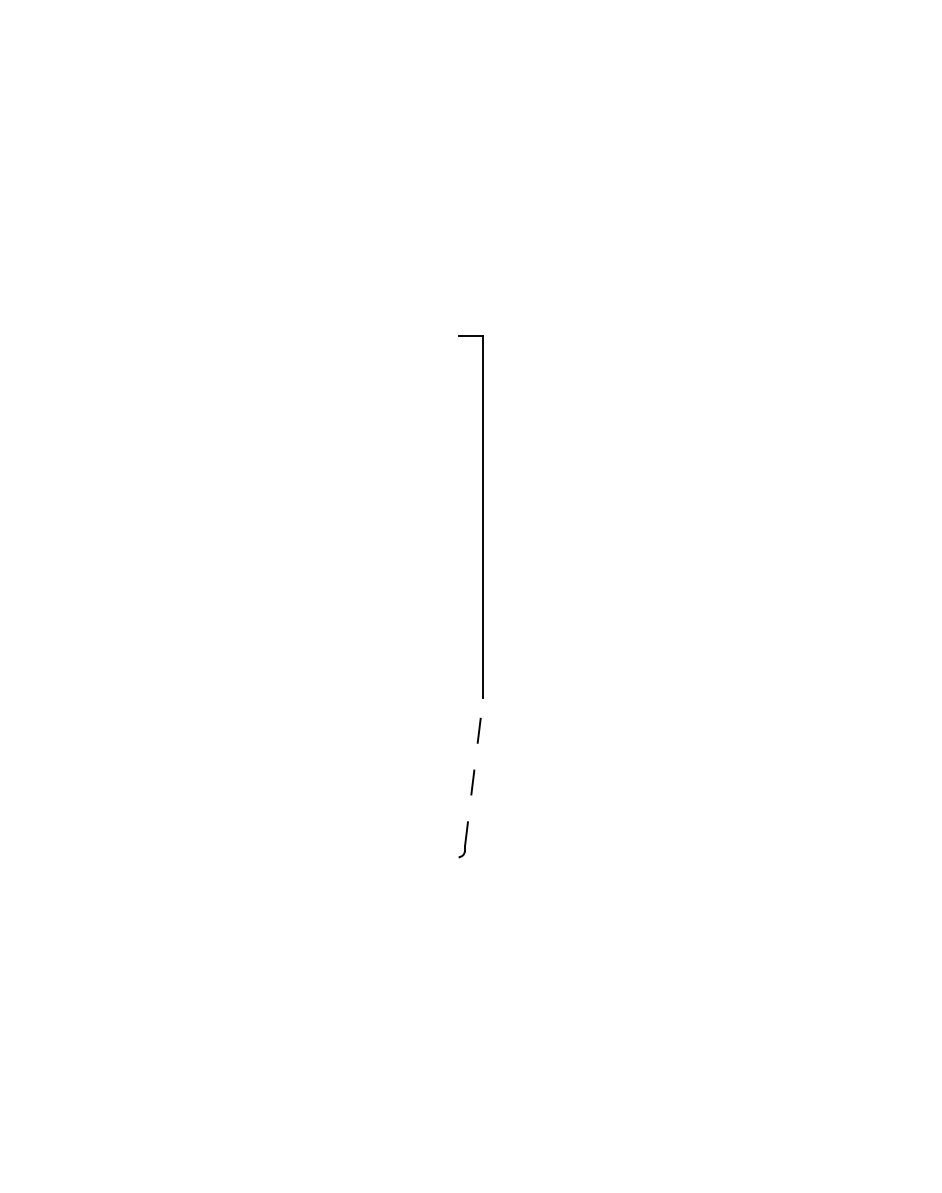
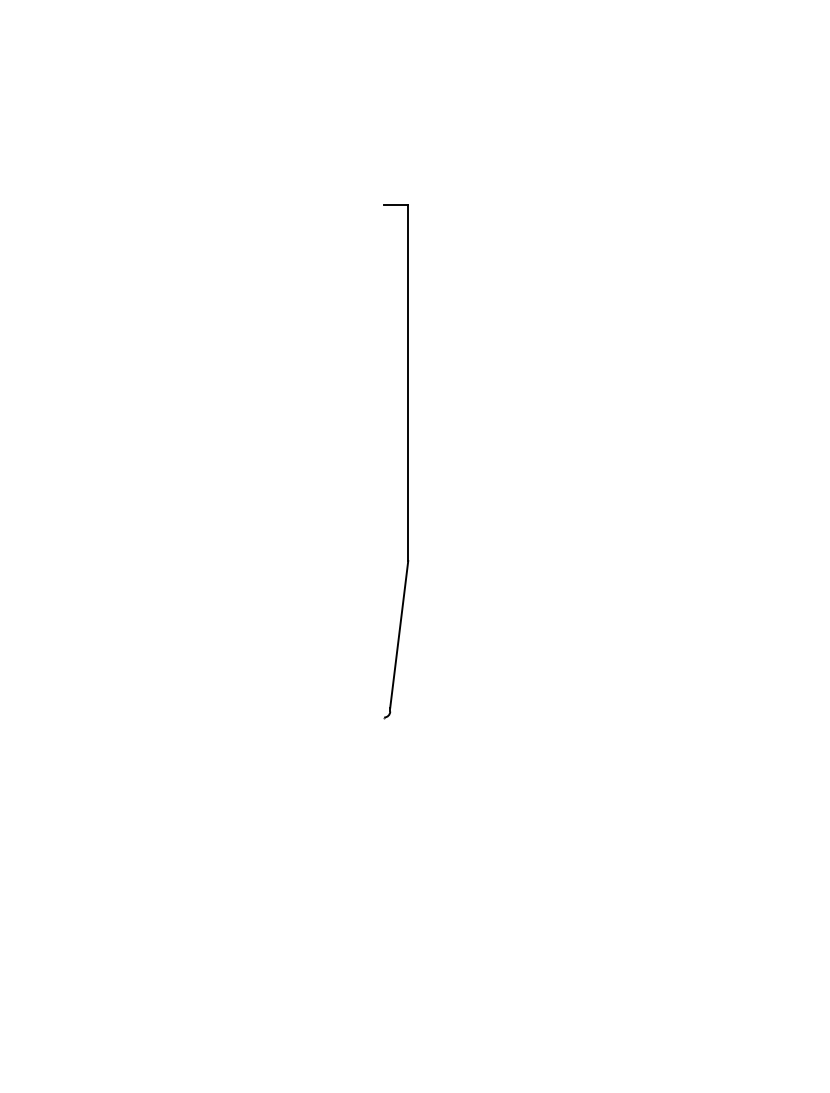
line: (474, 772) -> (399, 634), dashed -> solid

